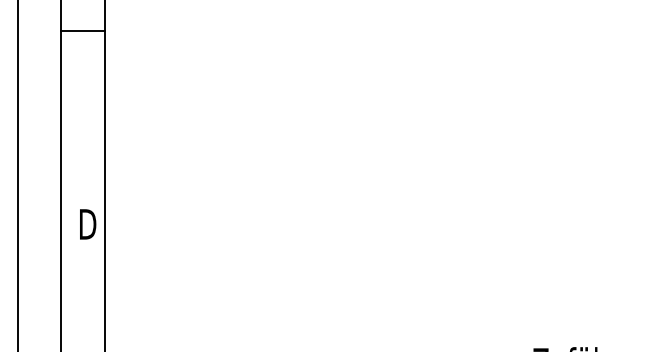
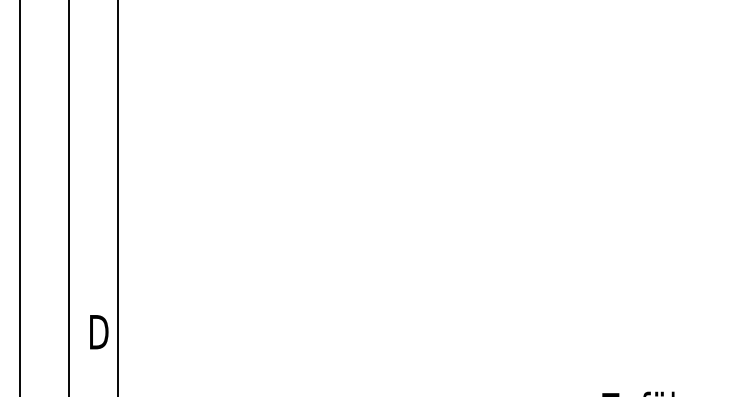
line: (82, 30) -> (93, 34), removed
text: (88, 224) -> (99, 332), moved

